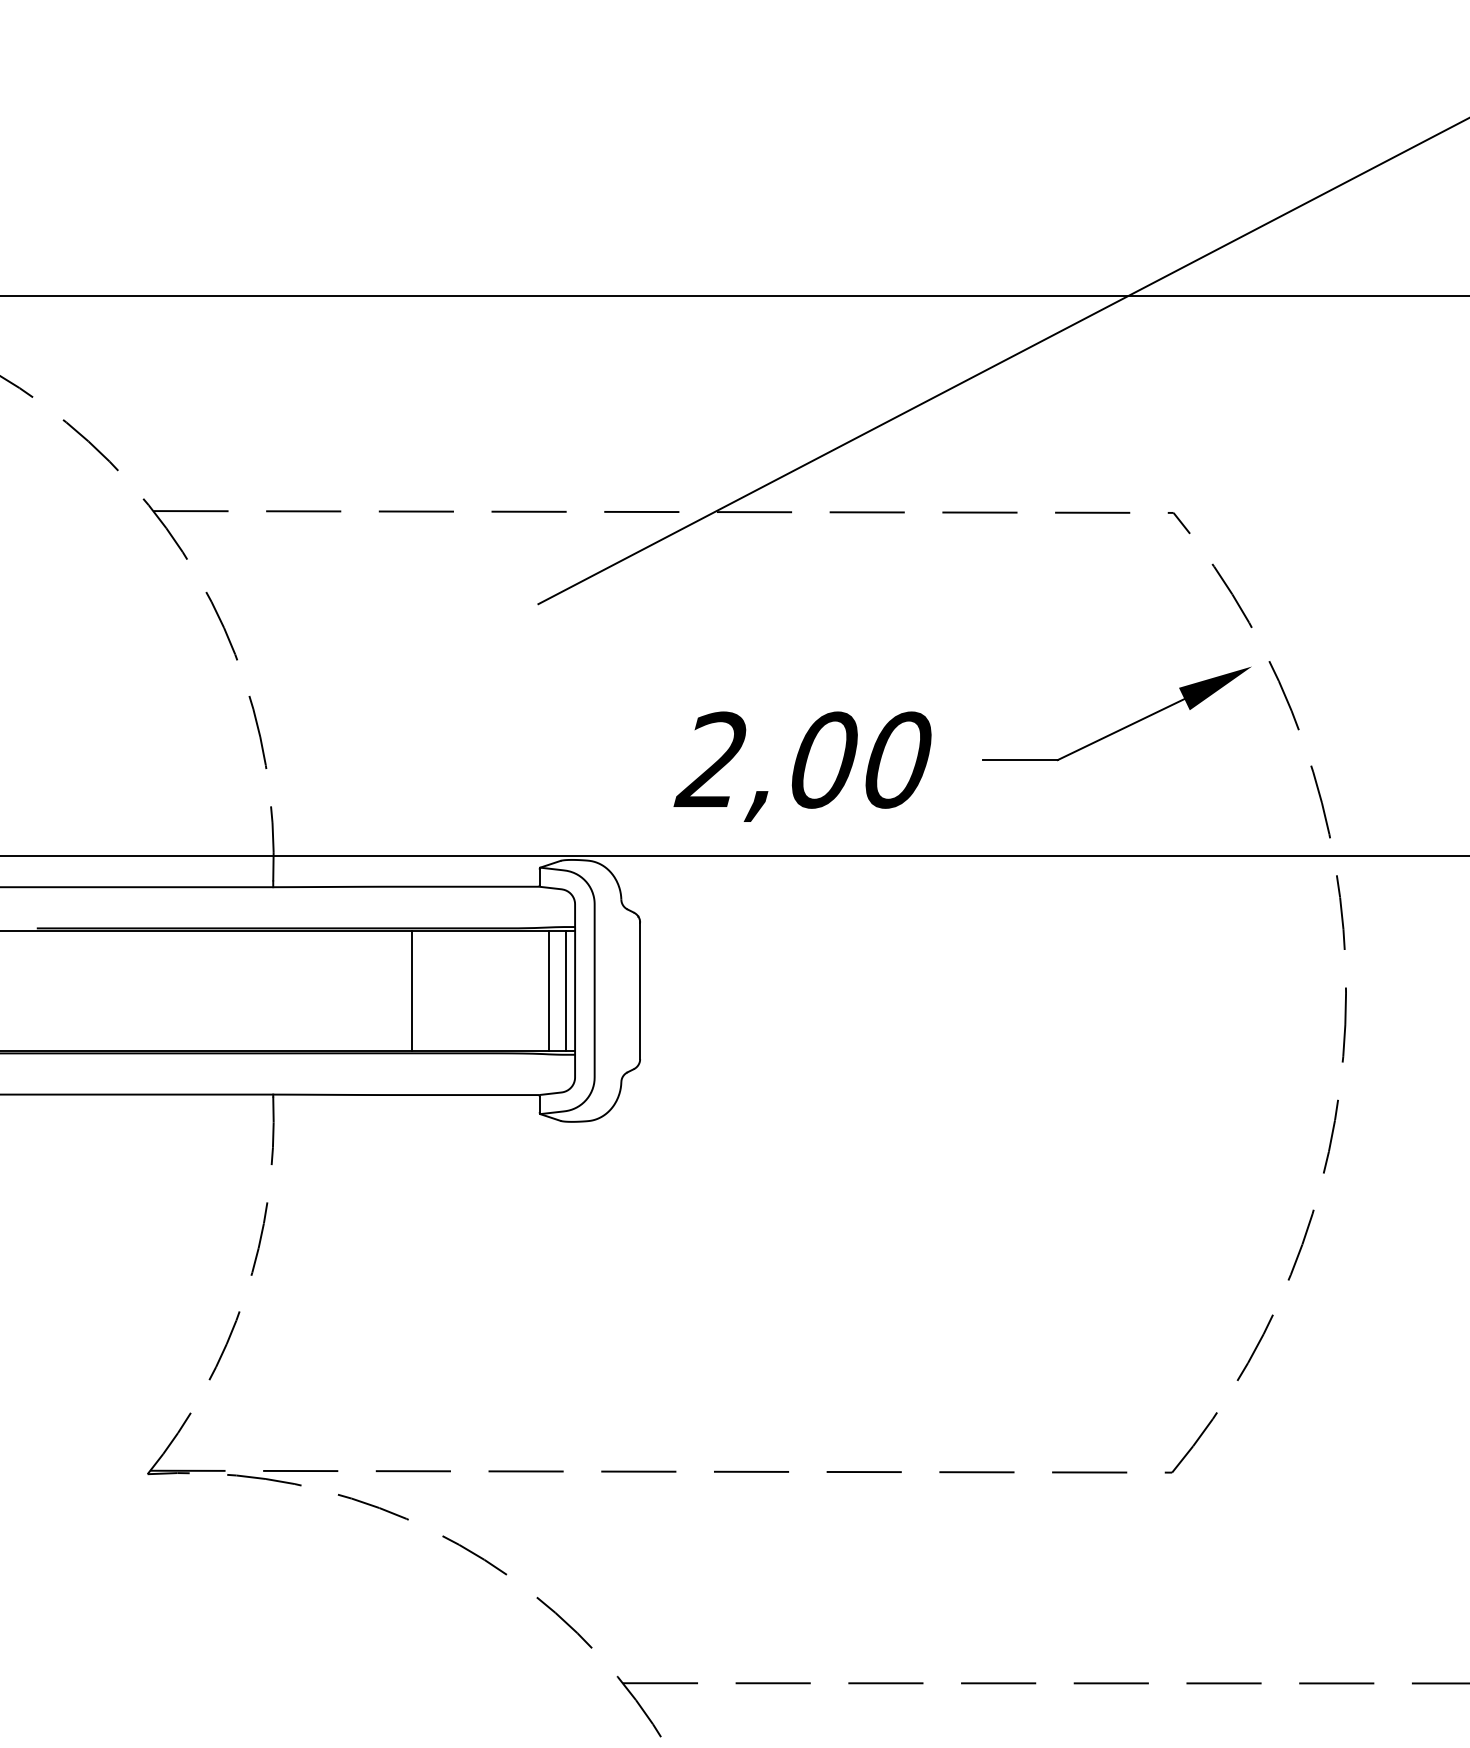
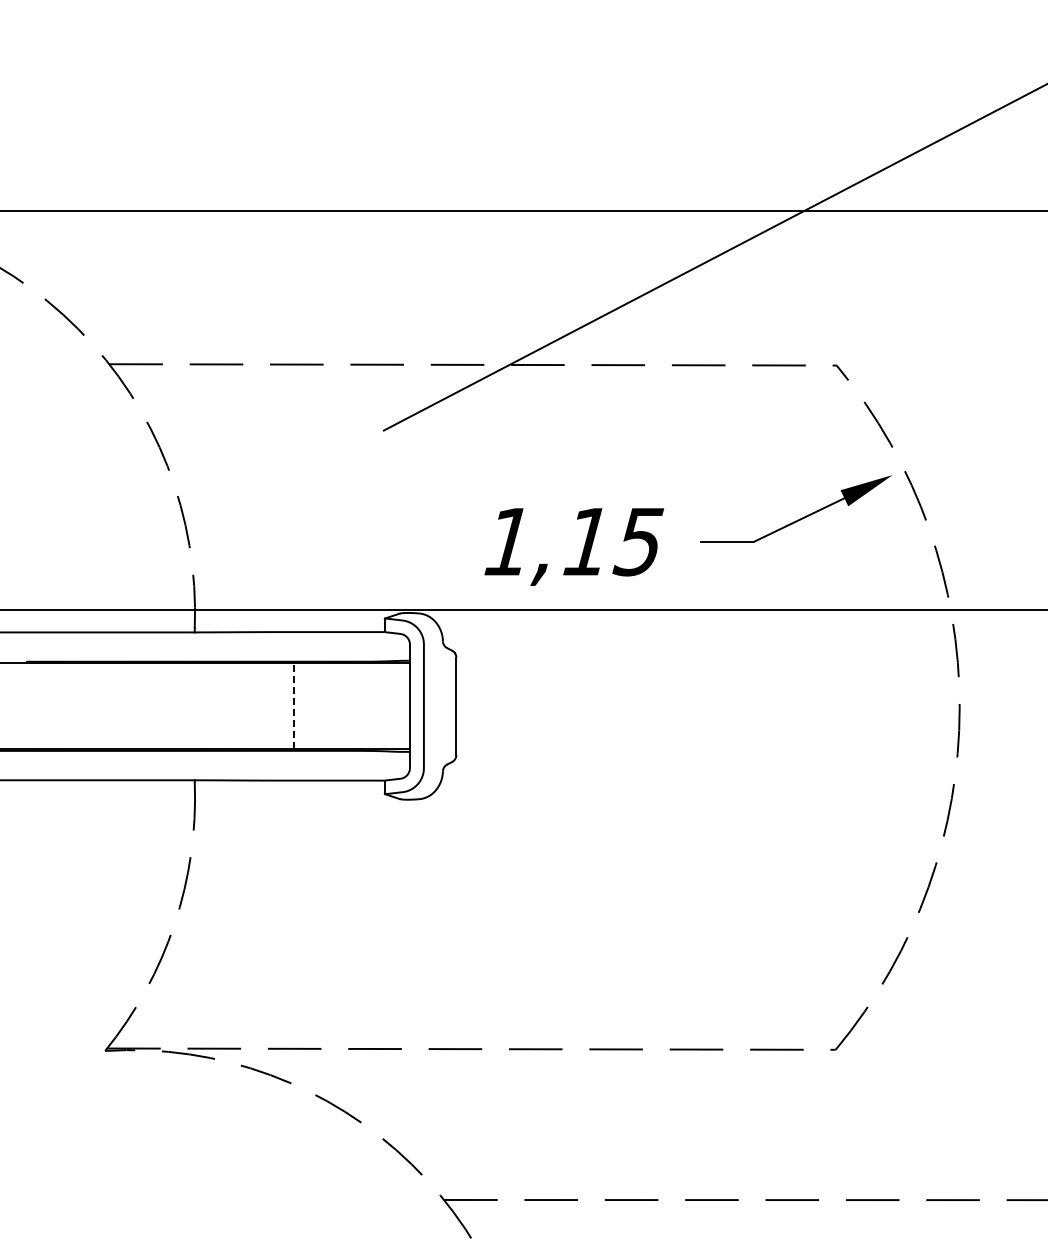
text: (803, 759) -> (572, 541), 2,00 -> 1,15
line: (411, 991) -> (293, 706), solid -> dashed
line: (549, 991) -> (391, 706), removed
line: (565, 991) -> (403, 706), removed

